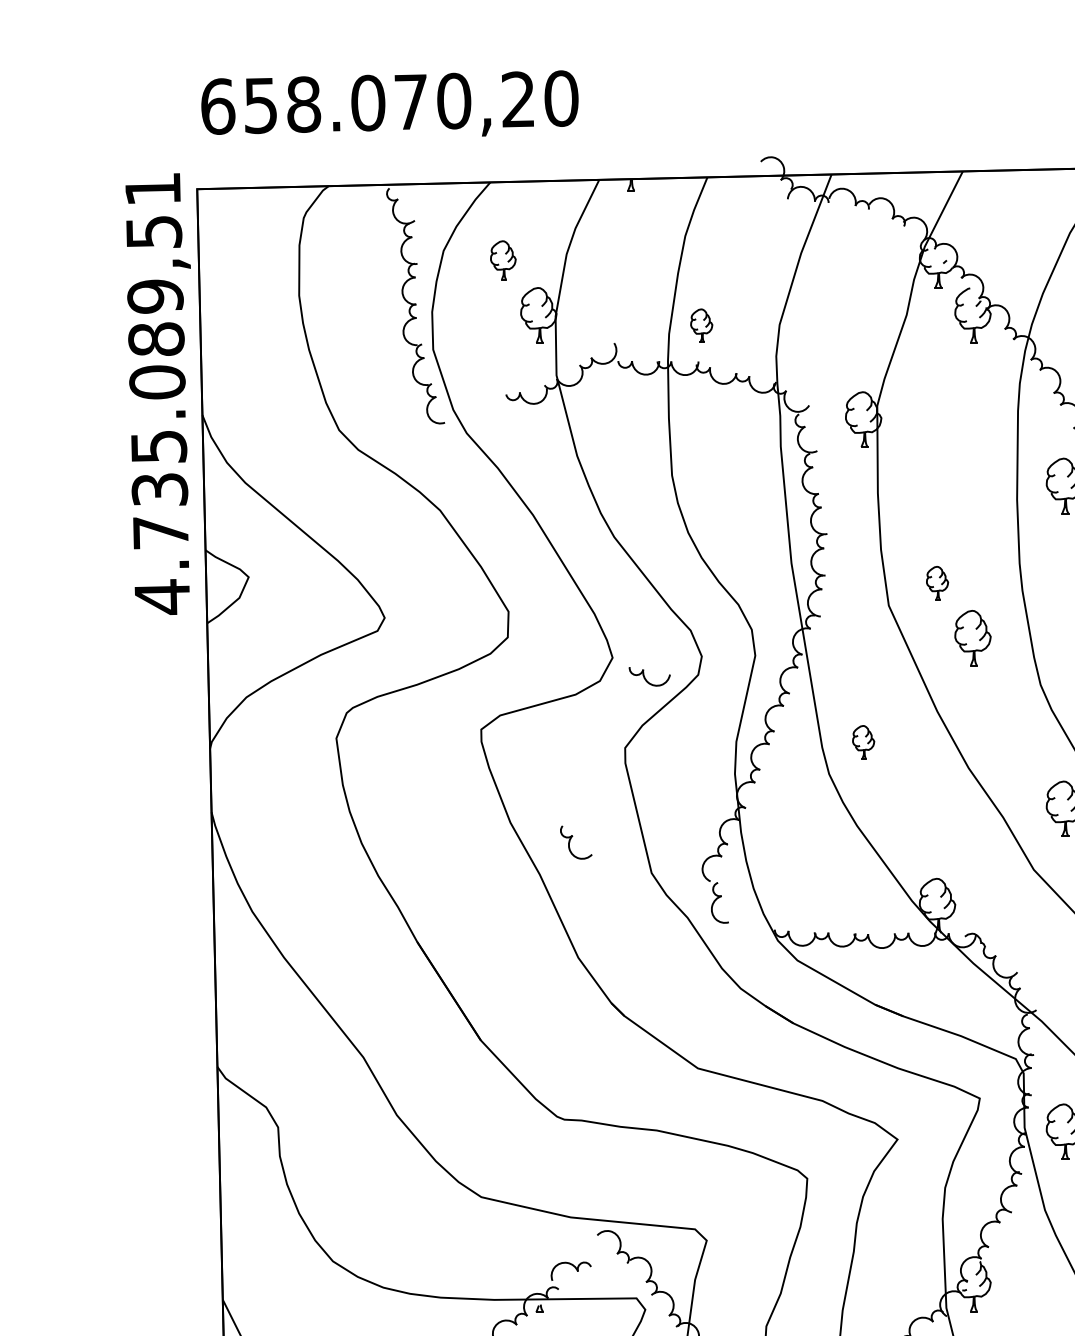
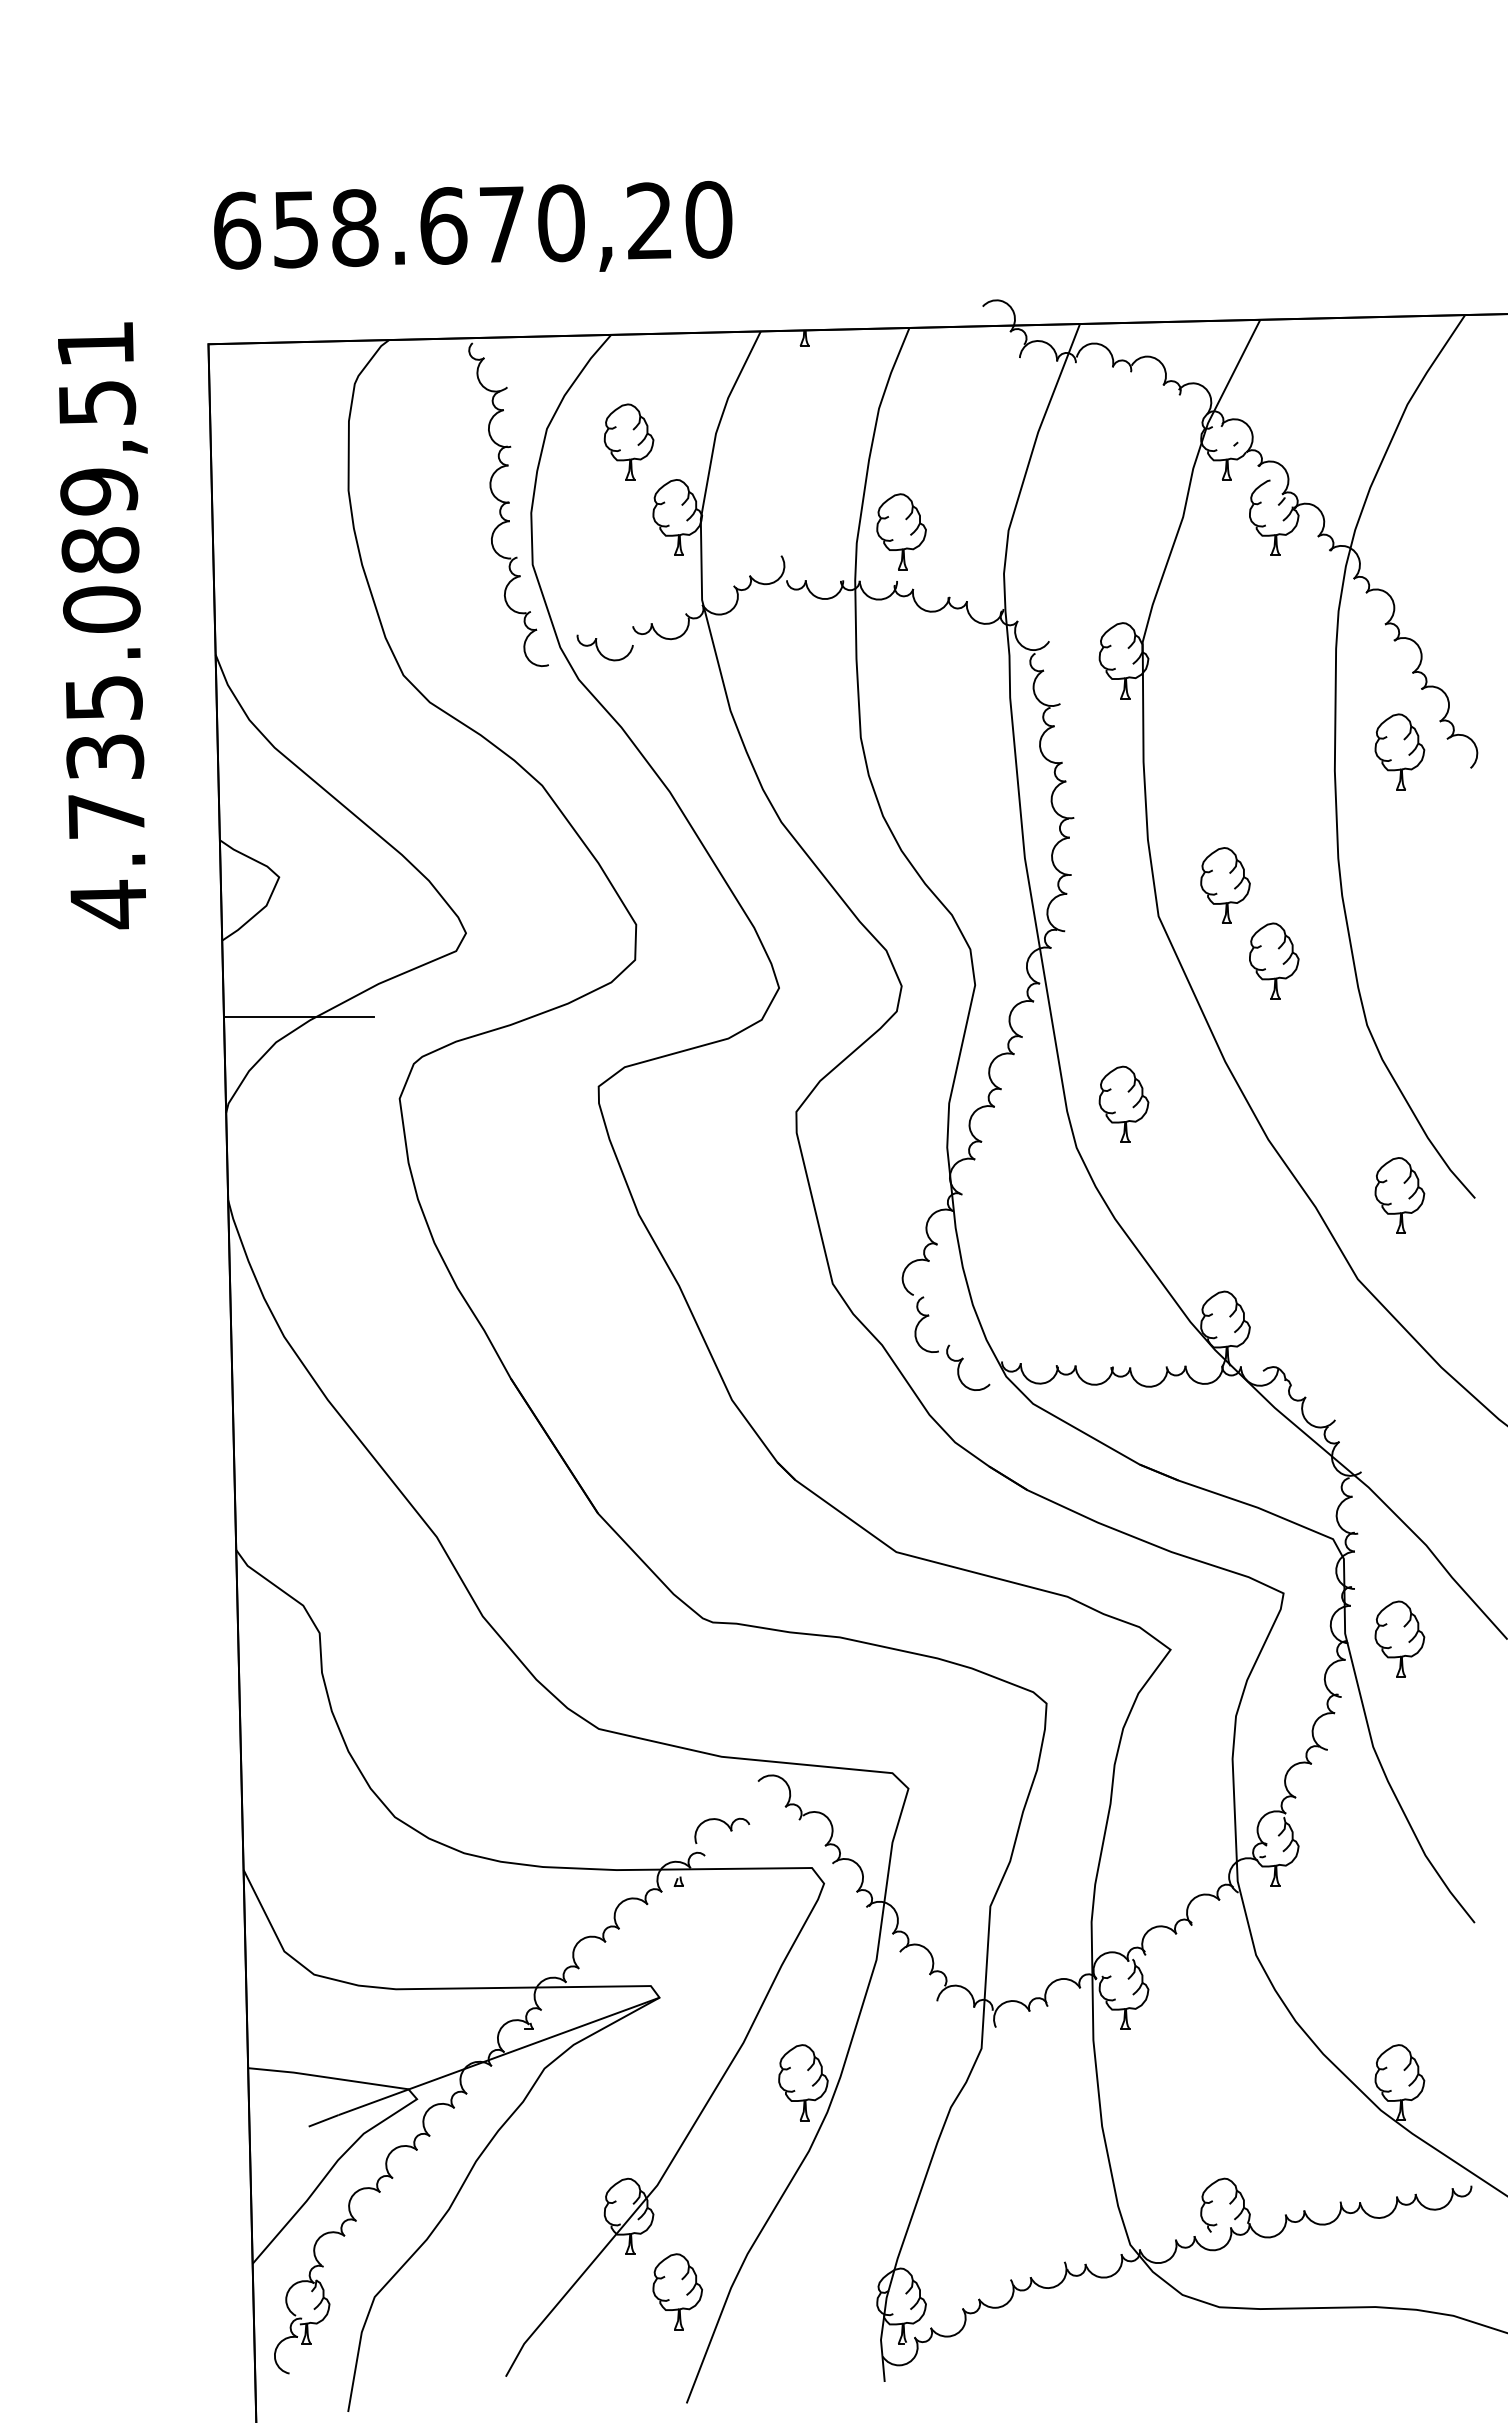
text: (368, 102) -> (443, 225), 658.070,20 -> 658.670,20
part: (502, 260) -> (628, 441), size x1.43
part: (701, 325) -> (901, 531), size x1.67
text: (157, 393) -> (102, 625), moved
part: (937, 583) -> (1225, 885), size x1.67
part: (649, 676) -> (604, 647), moved
line: (262, 679) -> (298, 1017), added
part: (863, 741) -> (1123, 1103), size x1.67
part: (570, 840) -> (960, 1364), moved

